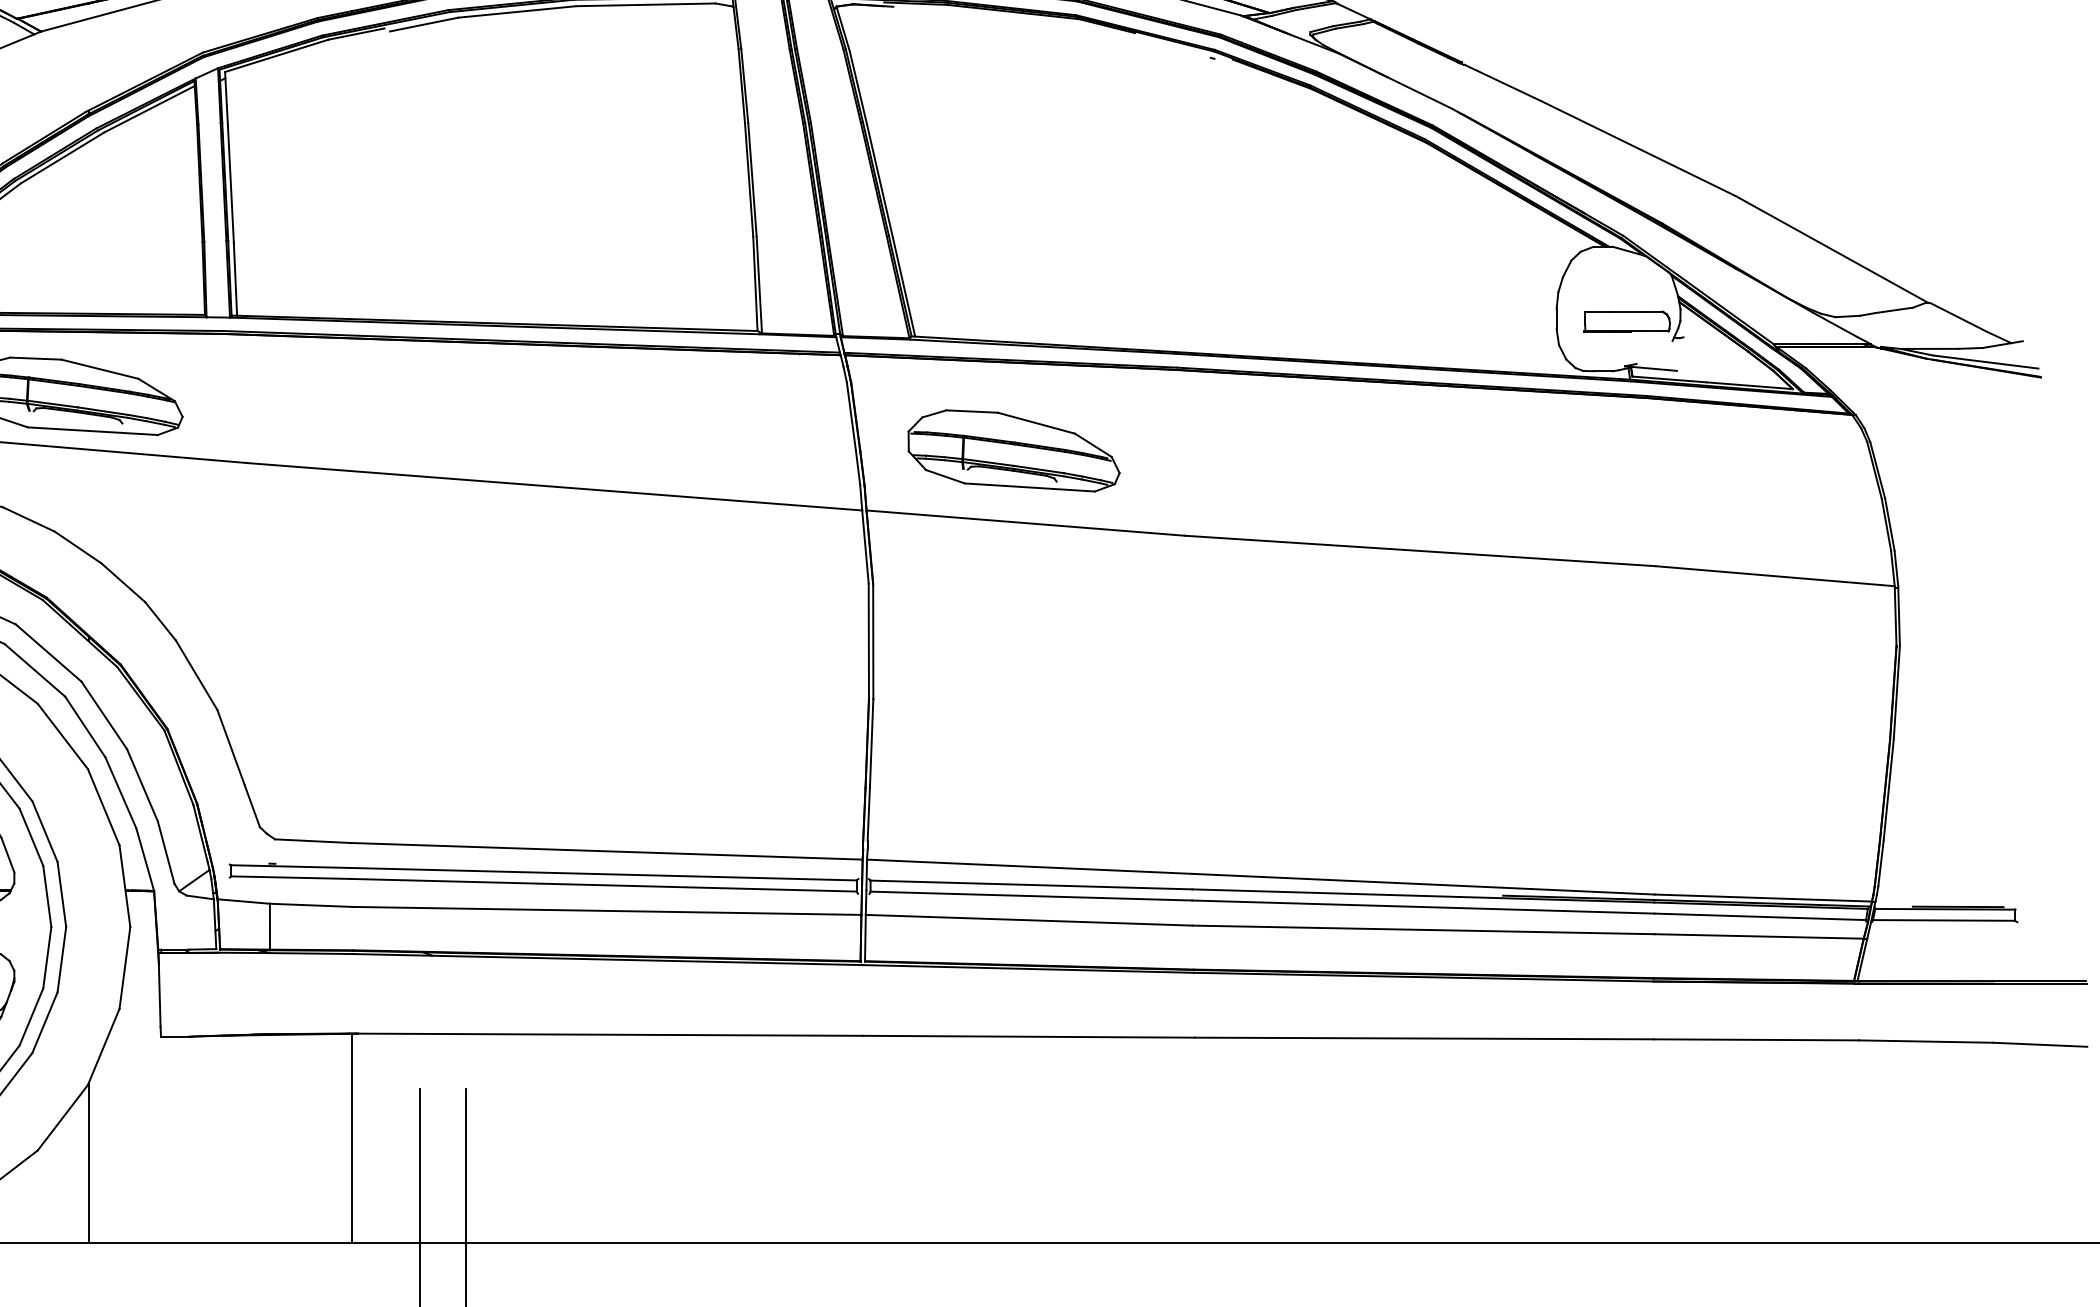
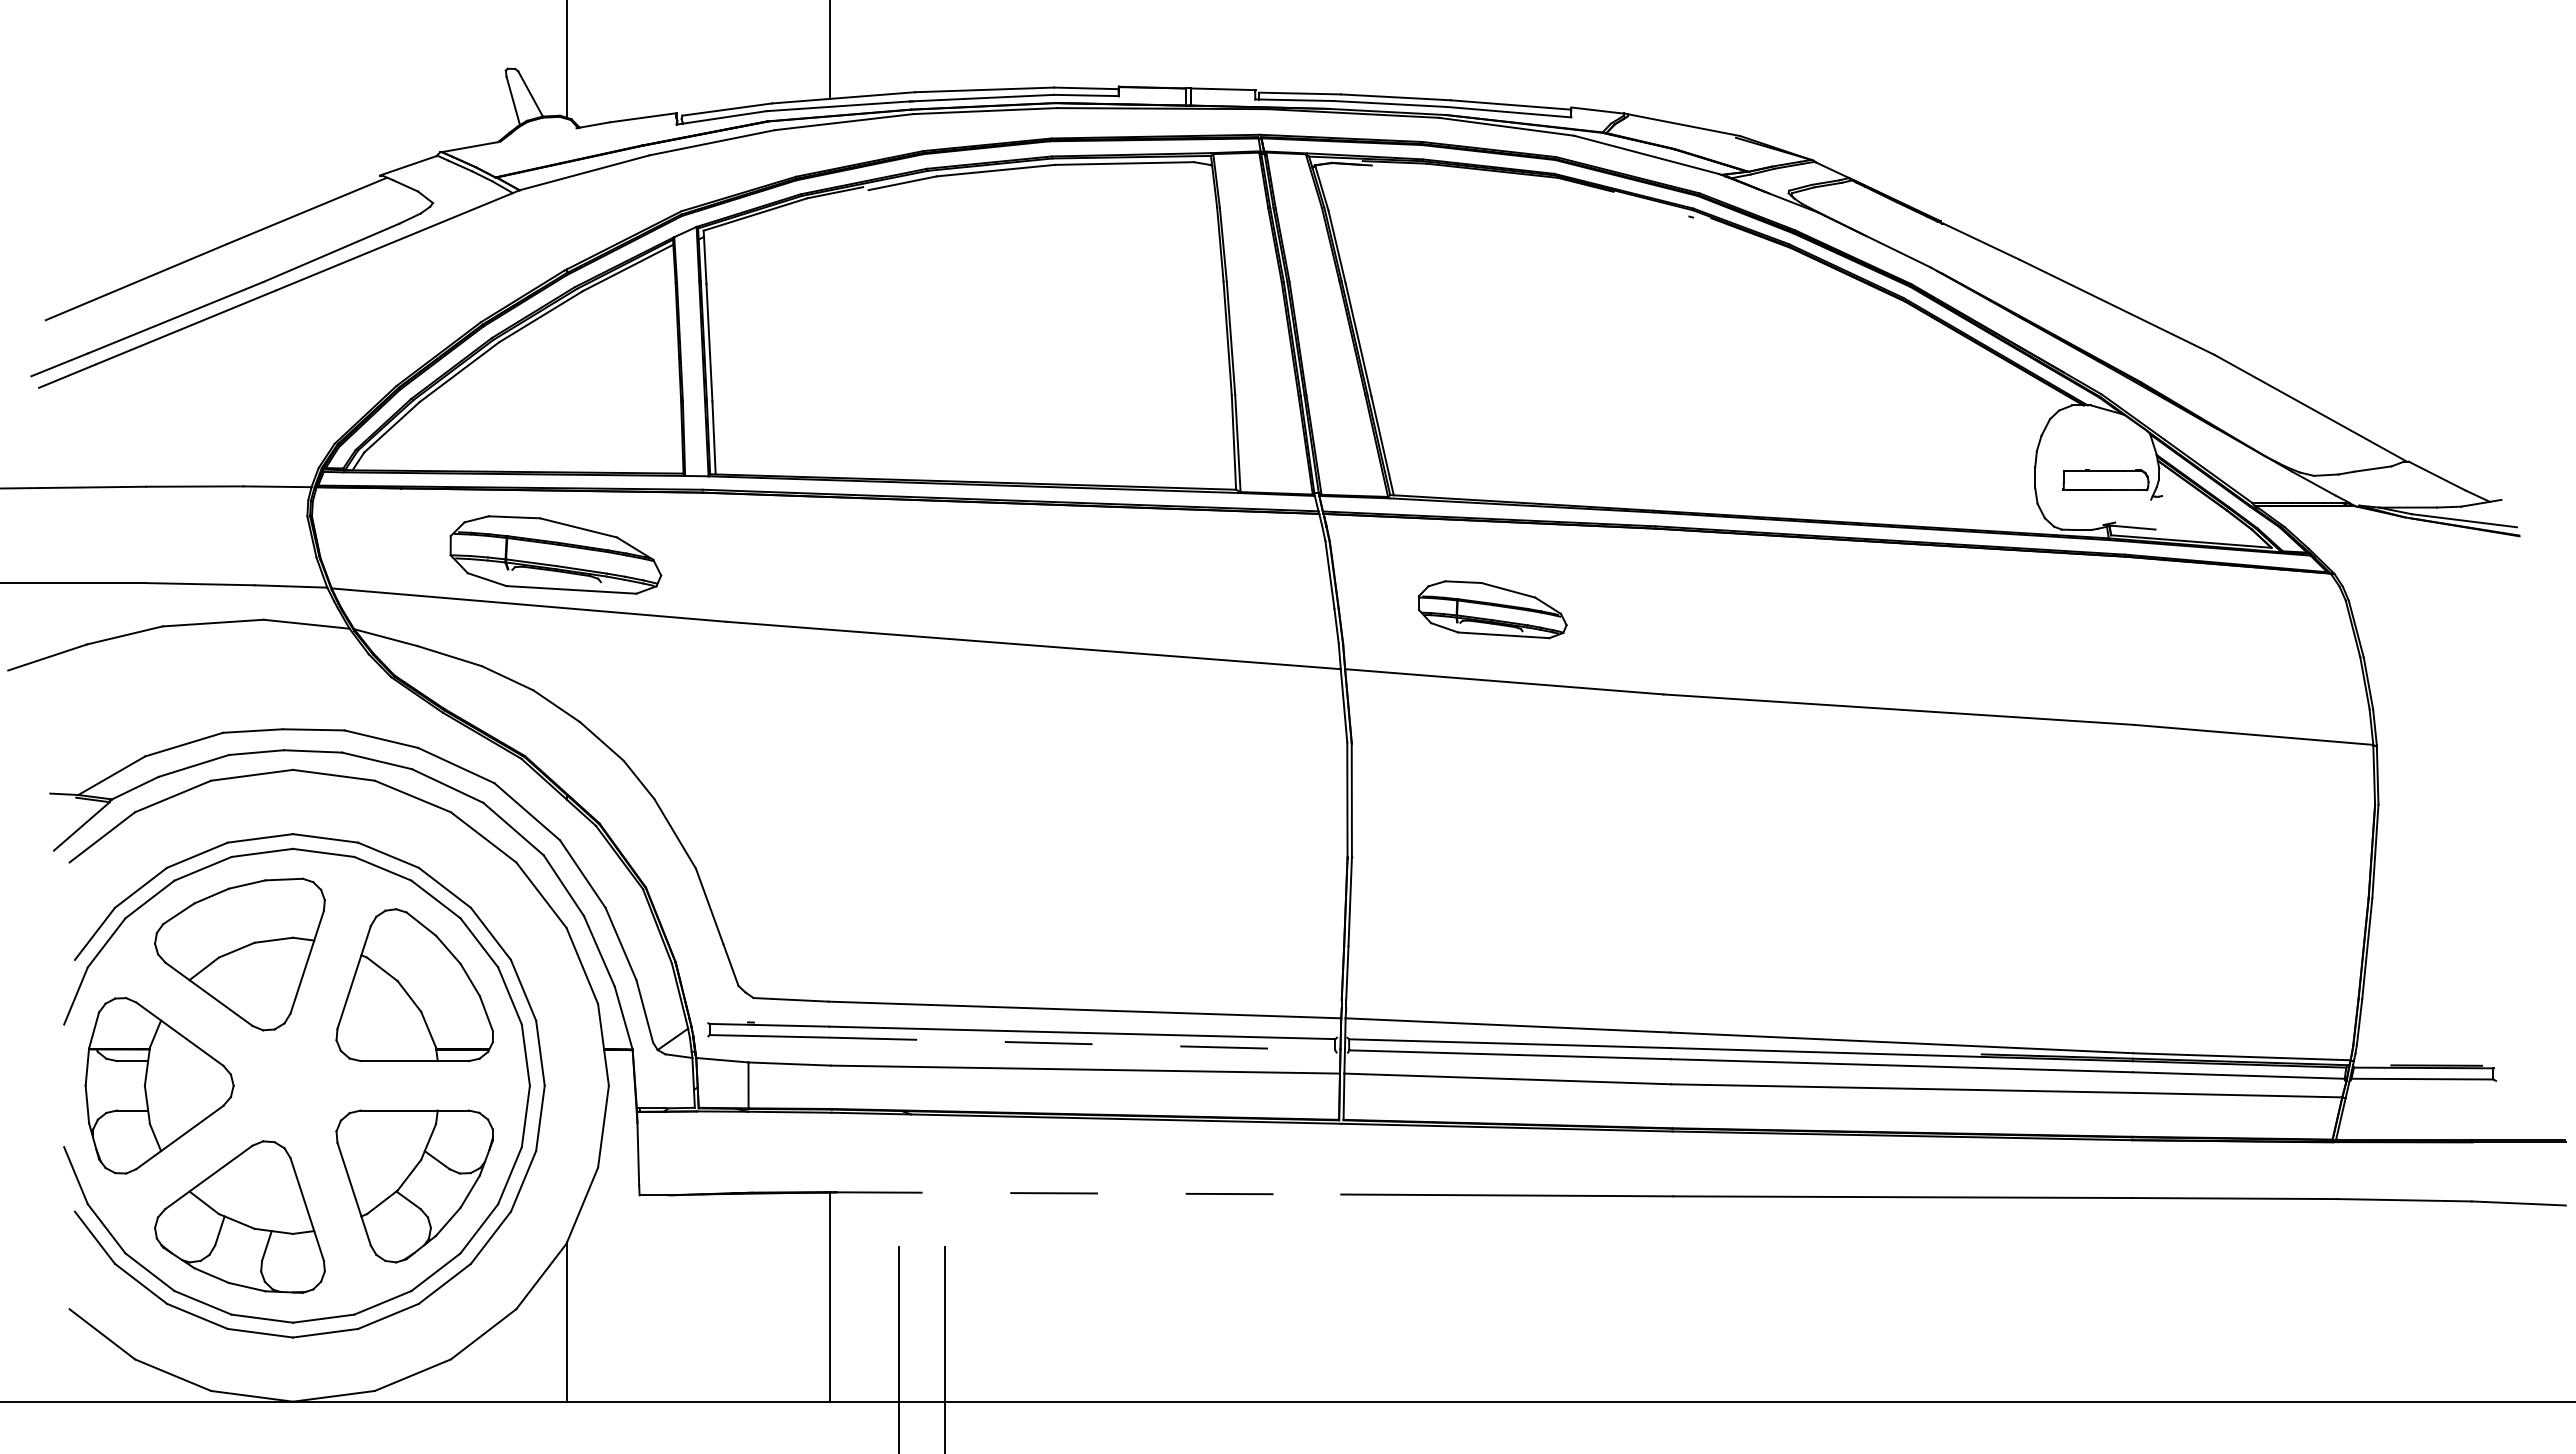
part: (1013, 450) -> (1492, 609), size x0.7
line: (603, 884) -> (1082, 1043), solid -> dashed
line: (609, 1034) -> (1088, 1193), solid -> dashed

